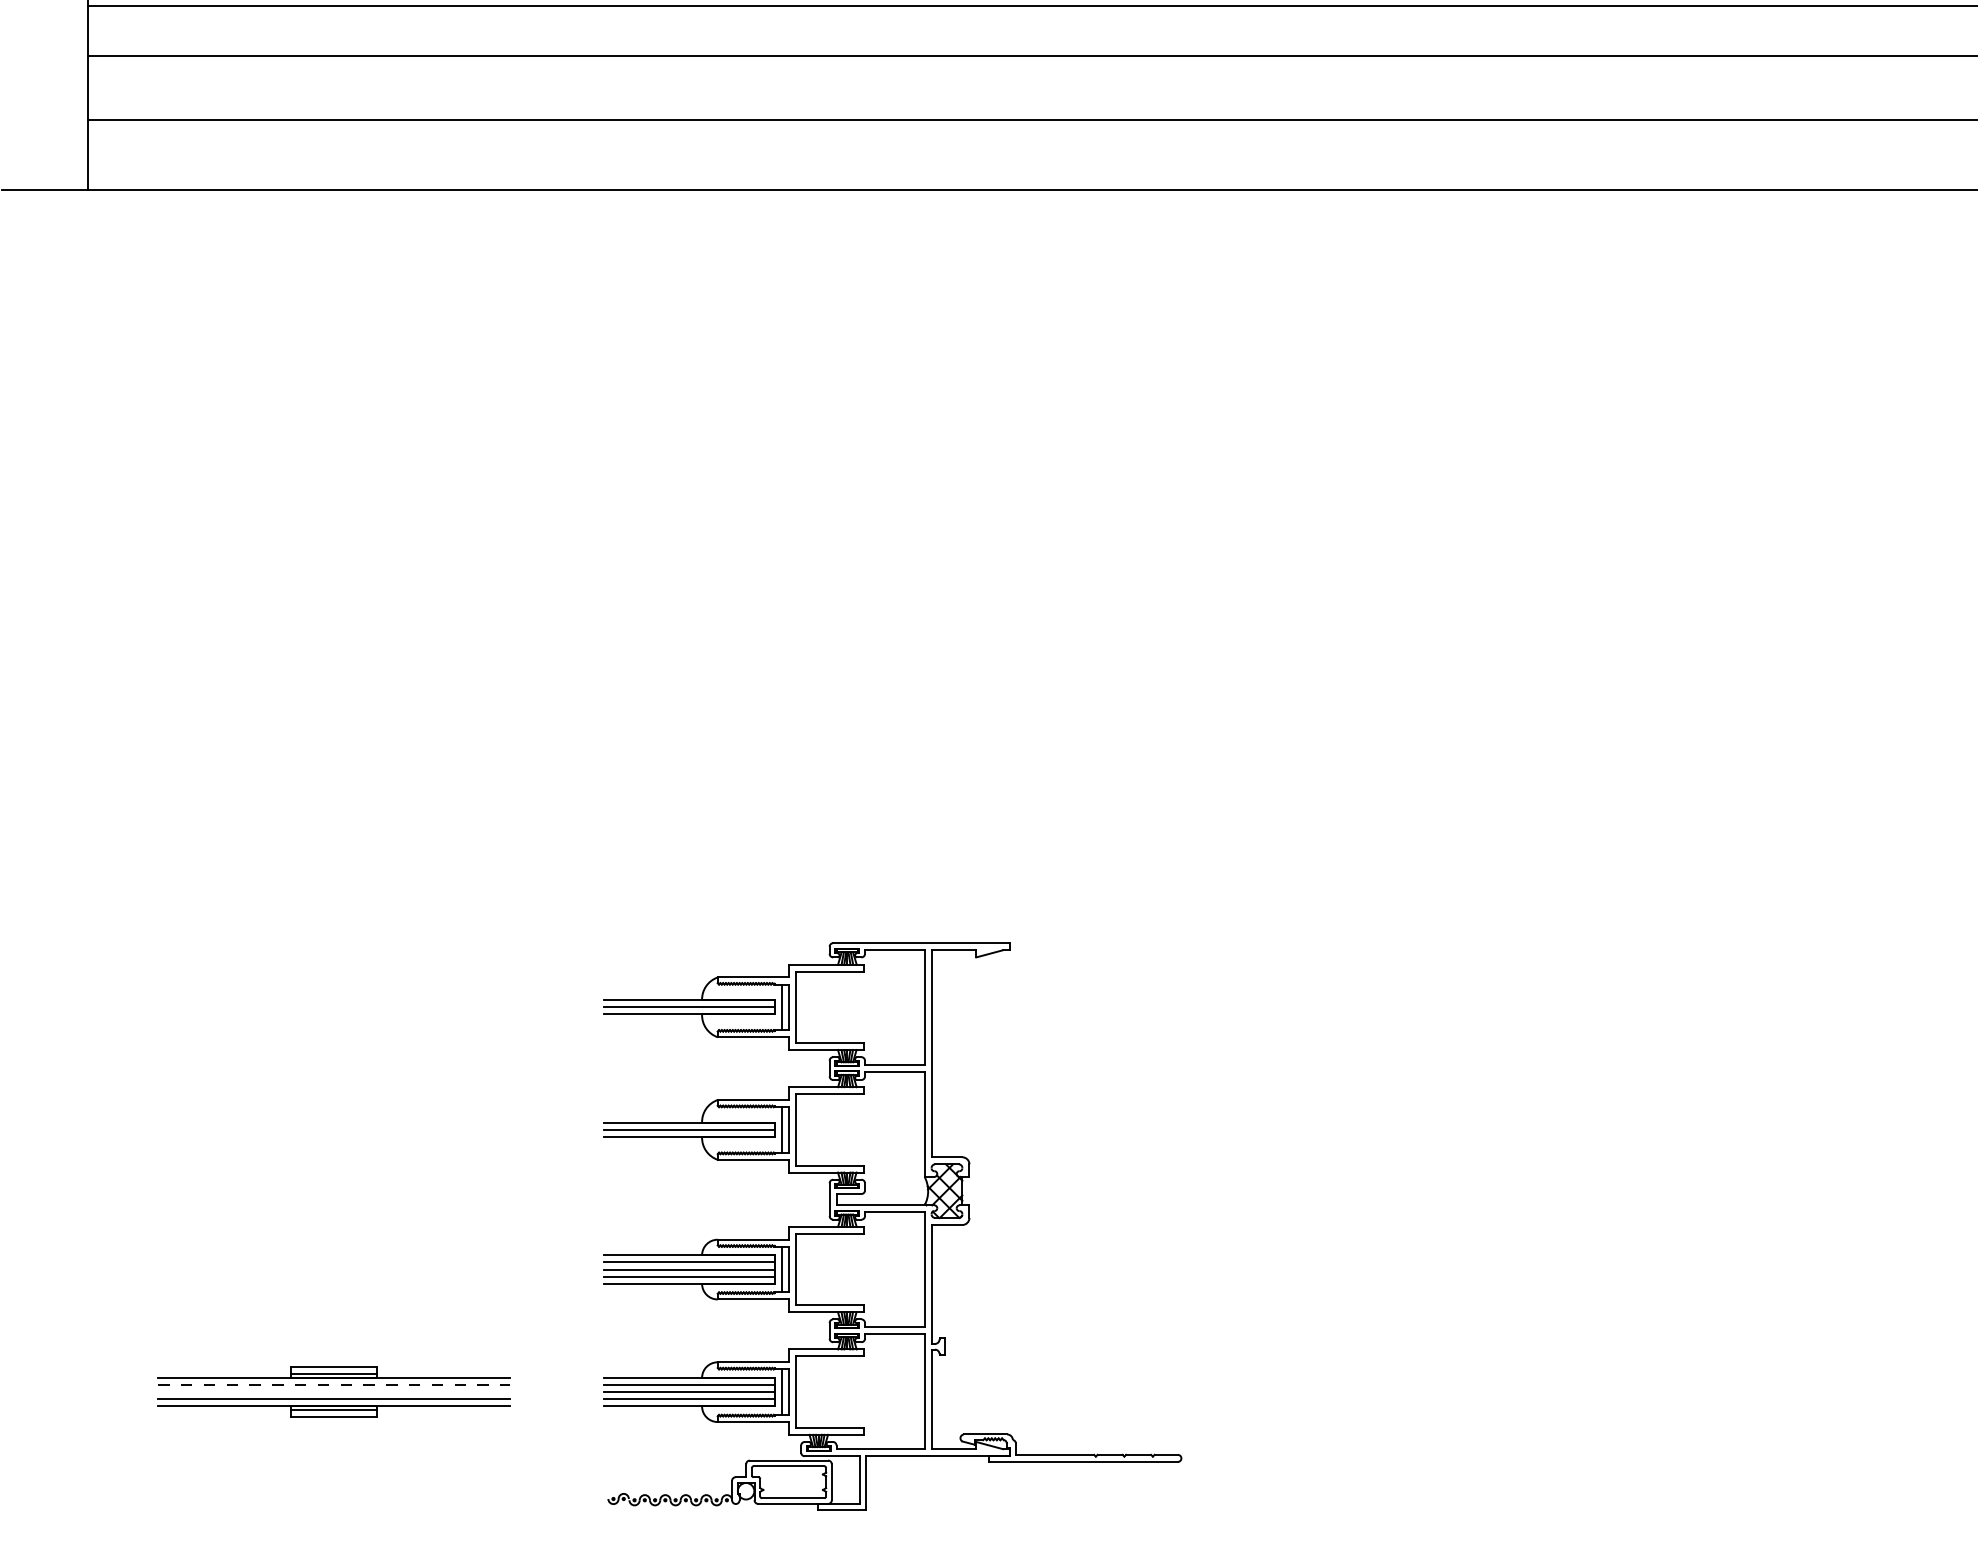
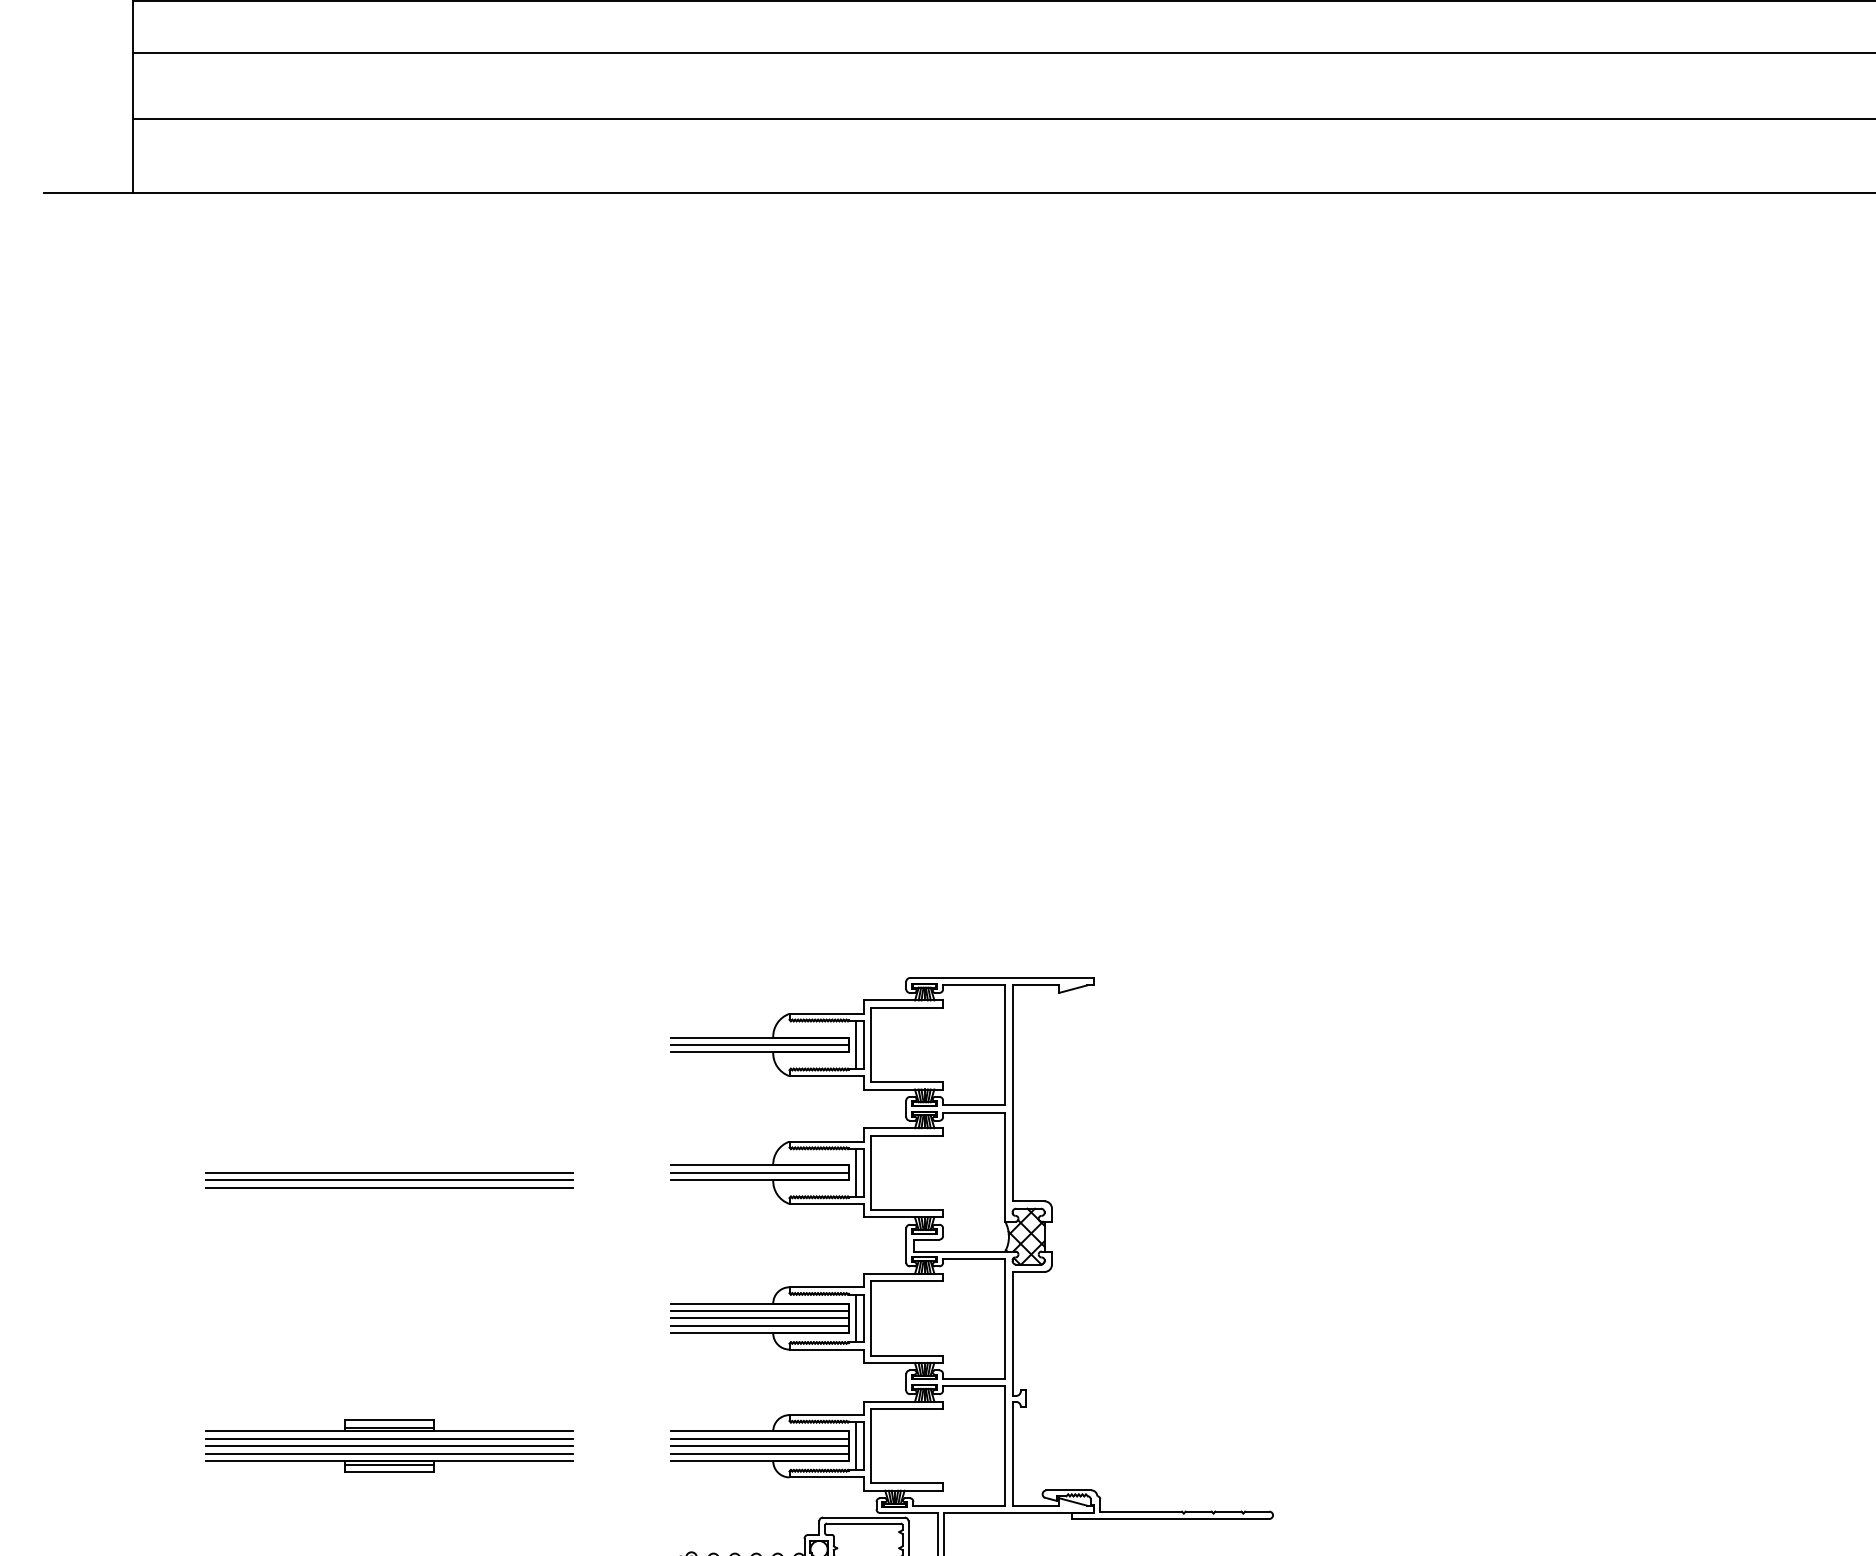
part: (333, 1136) -> (388, 1179), added
line: (333, 1384) -> (388, 1438), dashed -> solid
line: (333, 1392) -> (388, 1446), added

